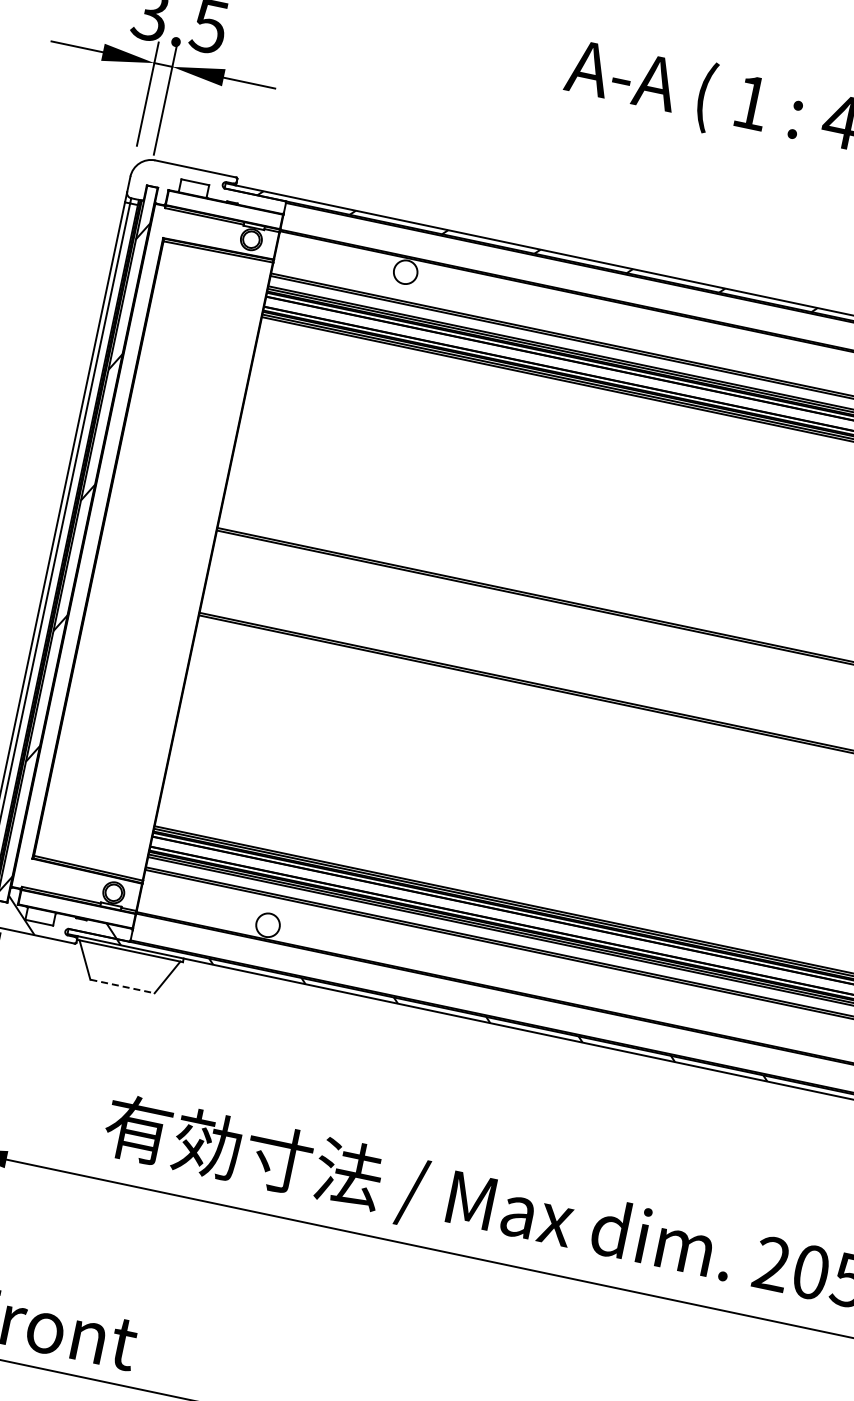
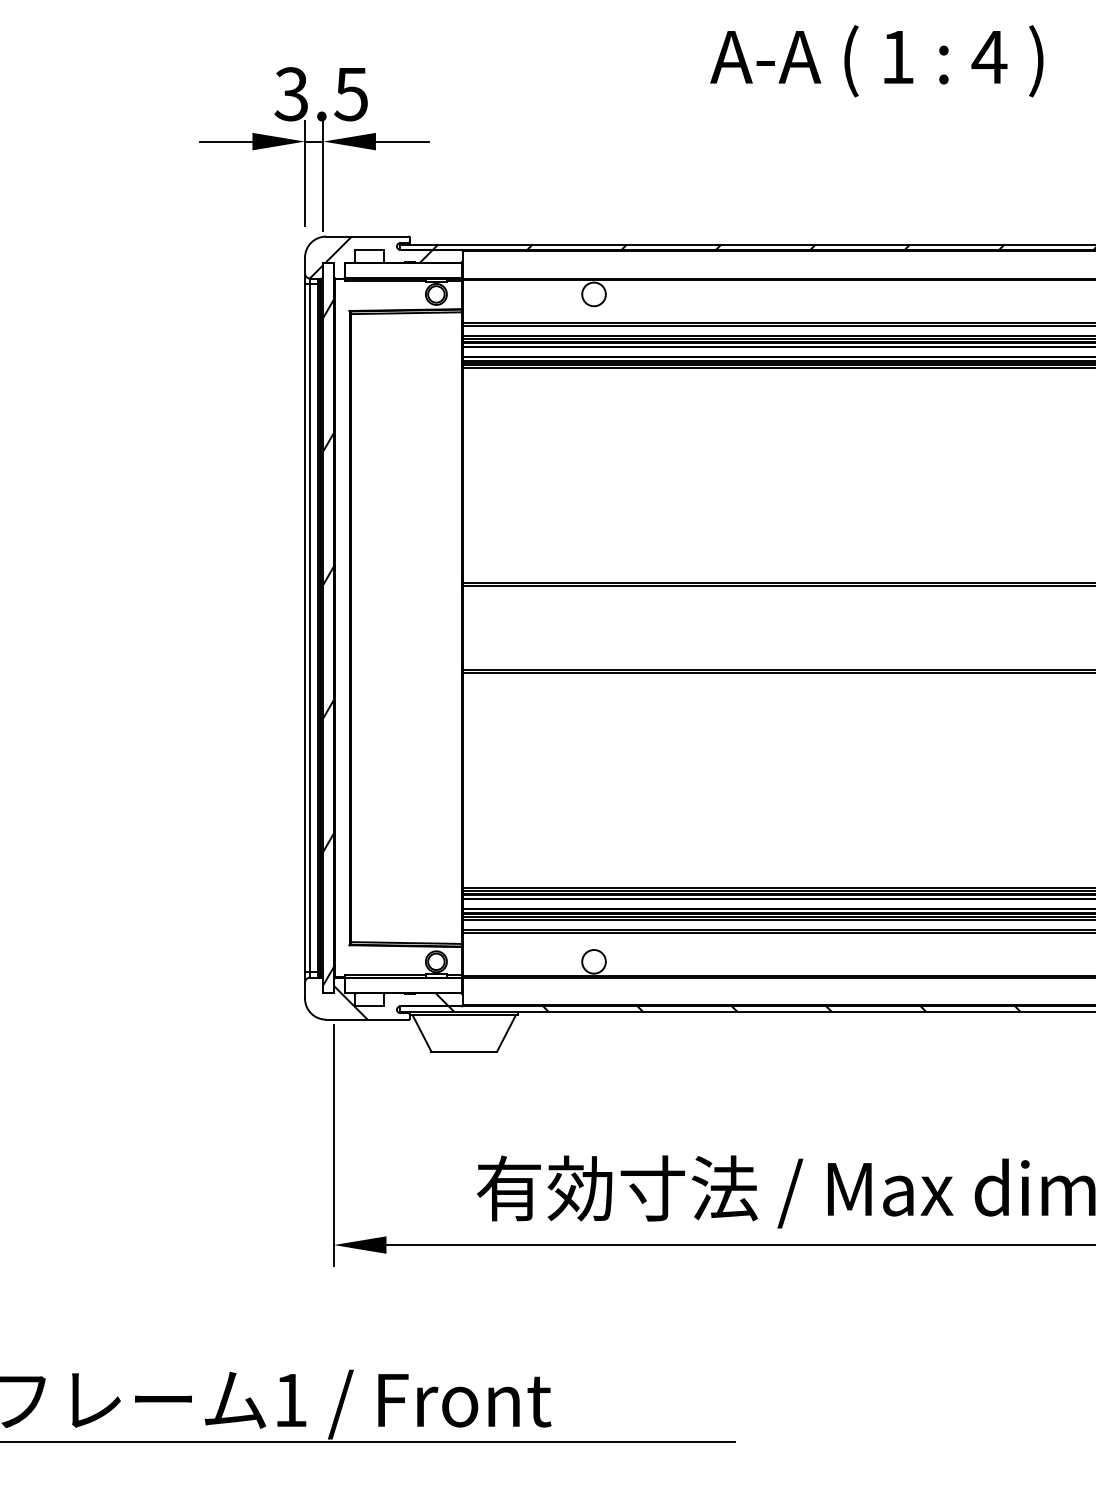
hatch: (195, 190) -> (371, 257), added
line: (122, 986) -> (464, 1051), dashed -> solid

